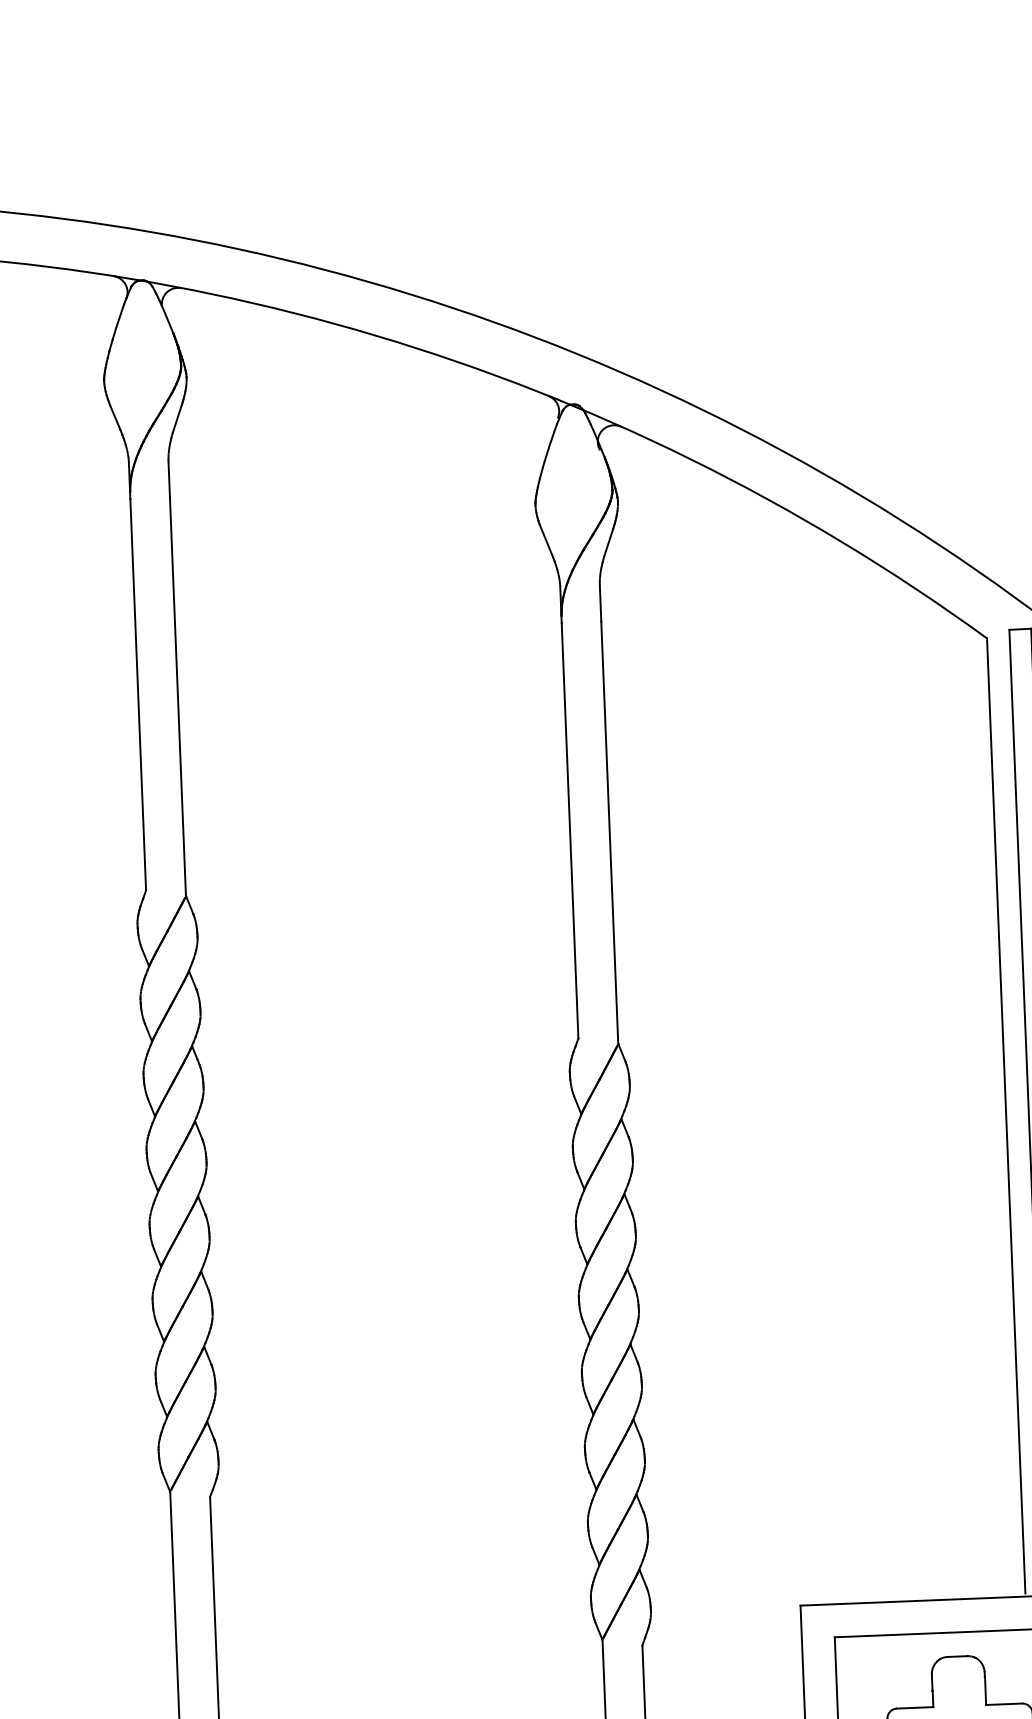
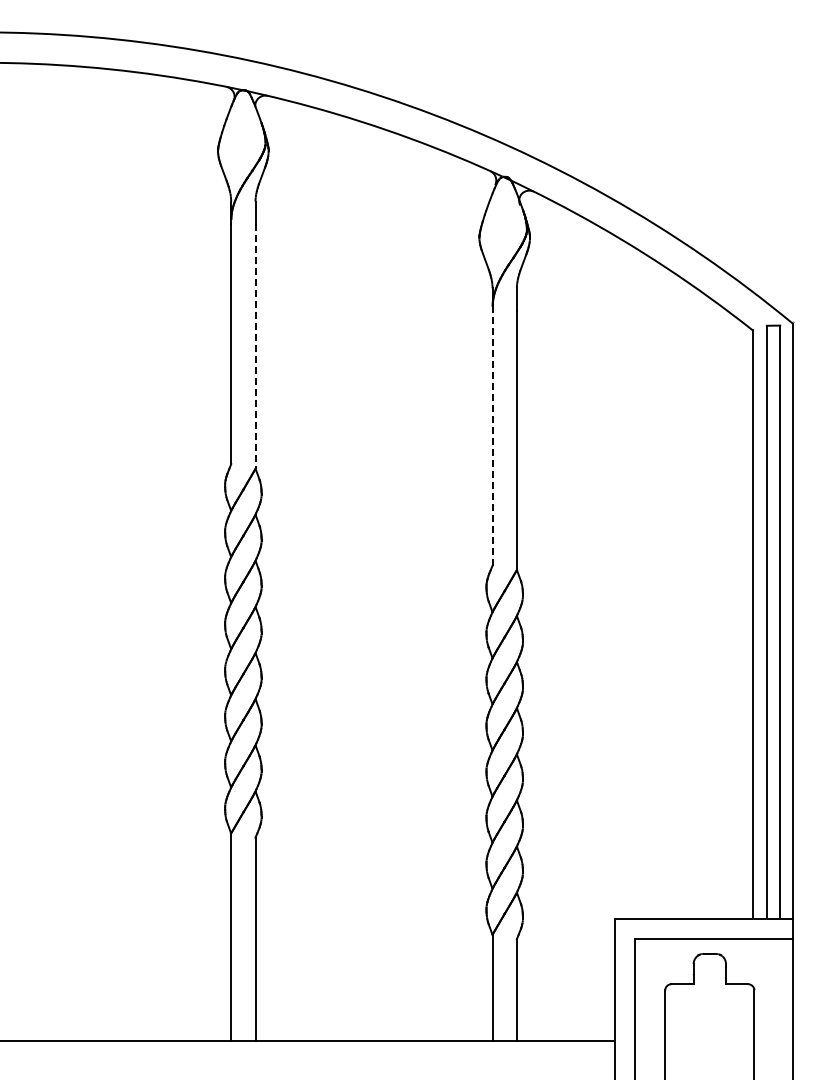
line: (177, 697) -> (255, 346), solid -> dashed
line: (569, 831) -> (492, 438), solid -> dashed

